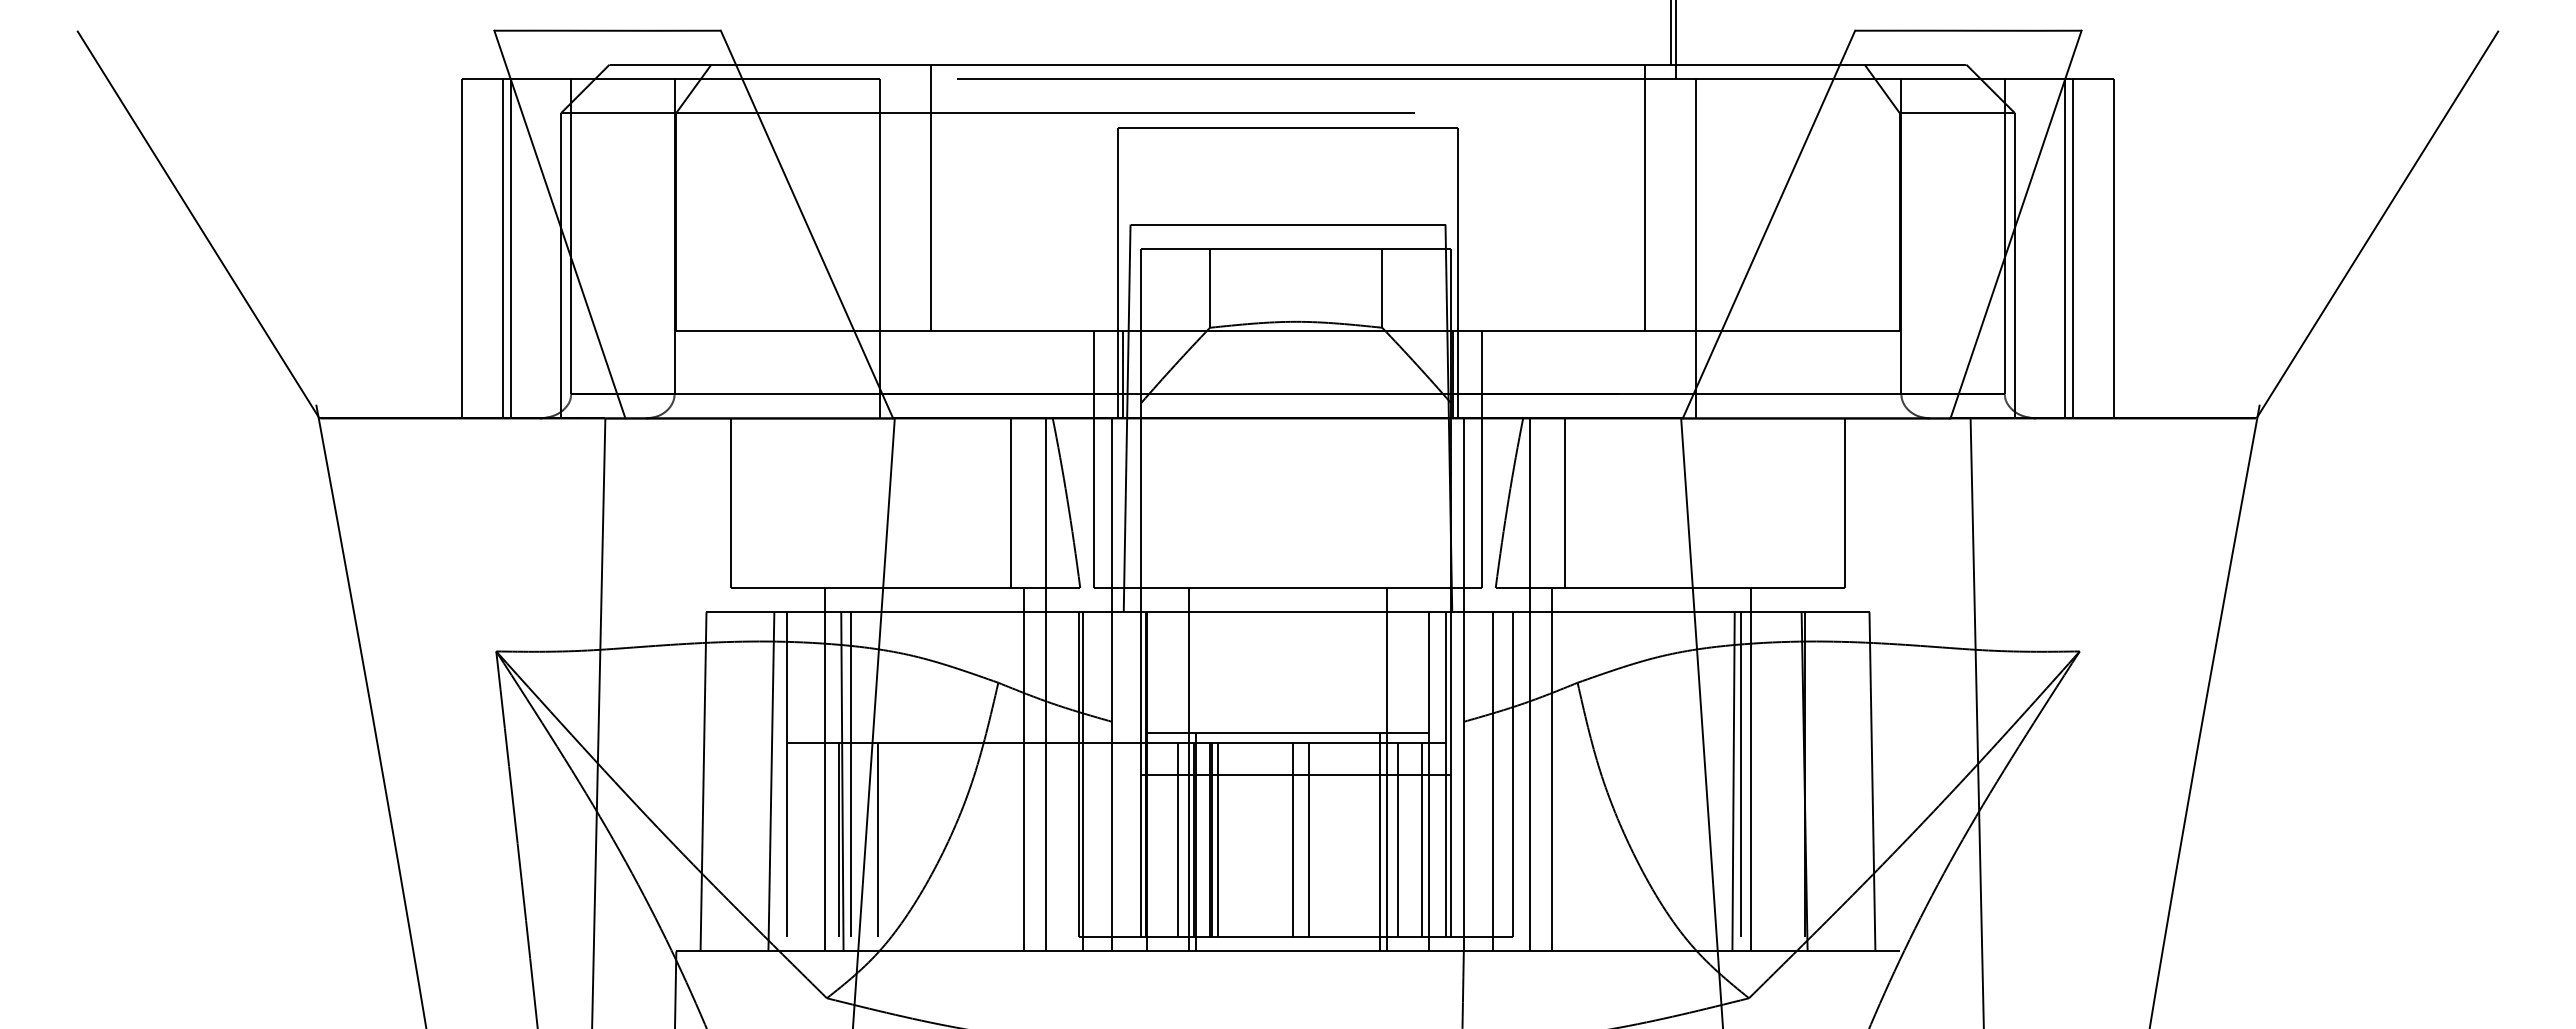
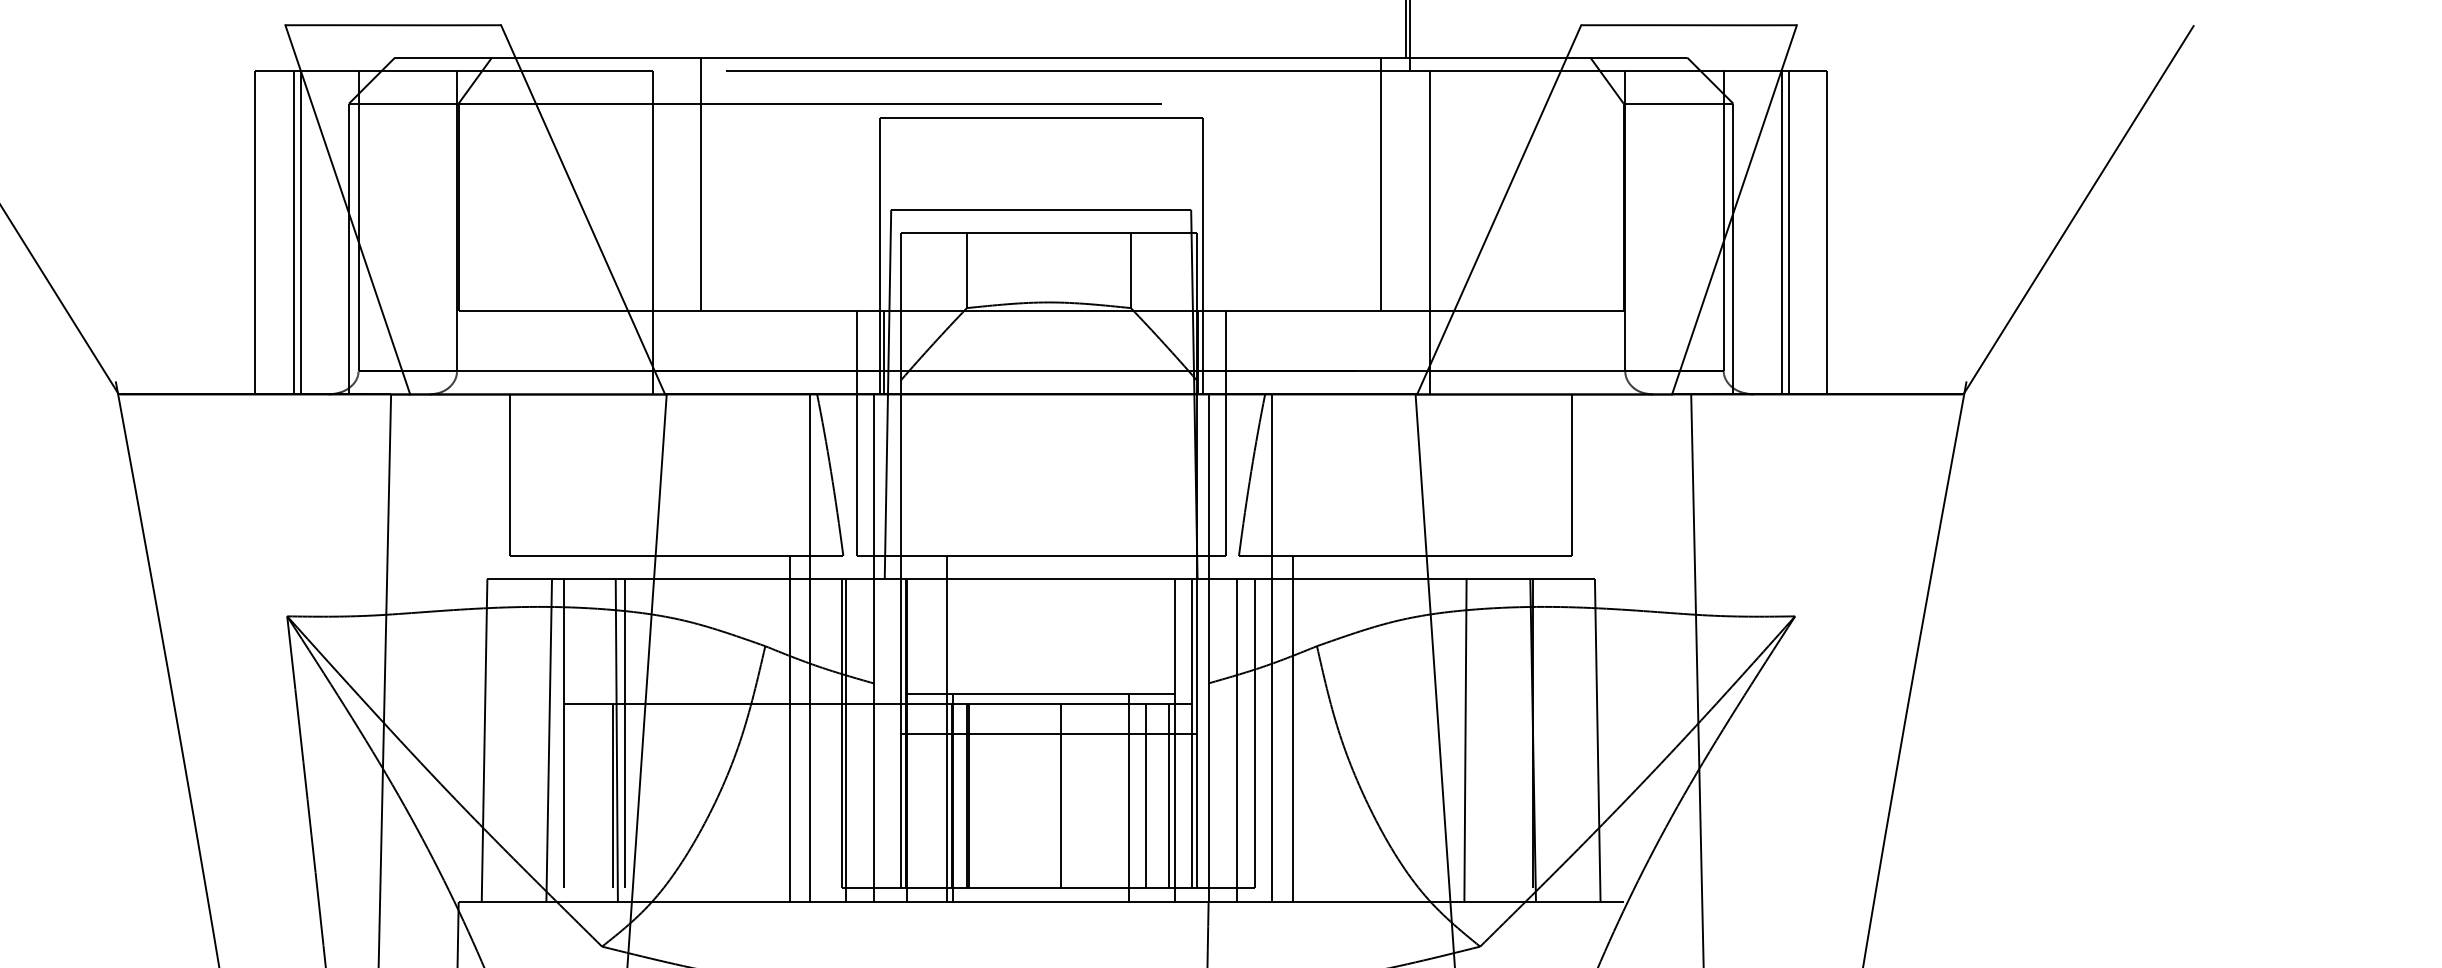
line: (1011, 503) -> (777, 475), removed
line: (1564, 503) -> (1304, 475), removed
line: (825, 769) -> (600, 728), removed
line: (1387, 769) -> (1135, 728), removed
line: (1750, 769) -> (1481, 728), removed
line: (1741, 774) -> (1473, 733), removed
line: (878, 839) -> (651, 795), removed
line: (1177, 839) -> (935, 795), removed
line: (1218, 839) -> (974, 795), removed
line: (1292, 839) -> (1045, 795), removed

